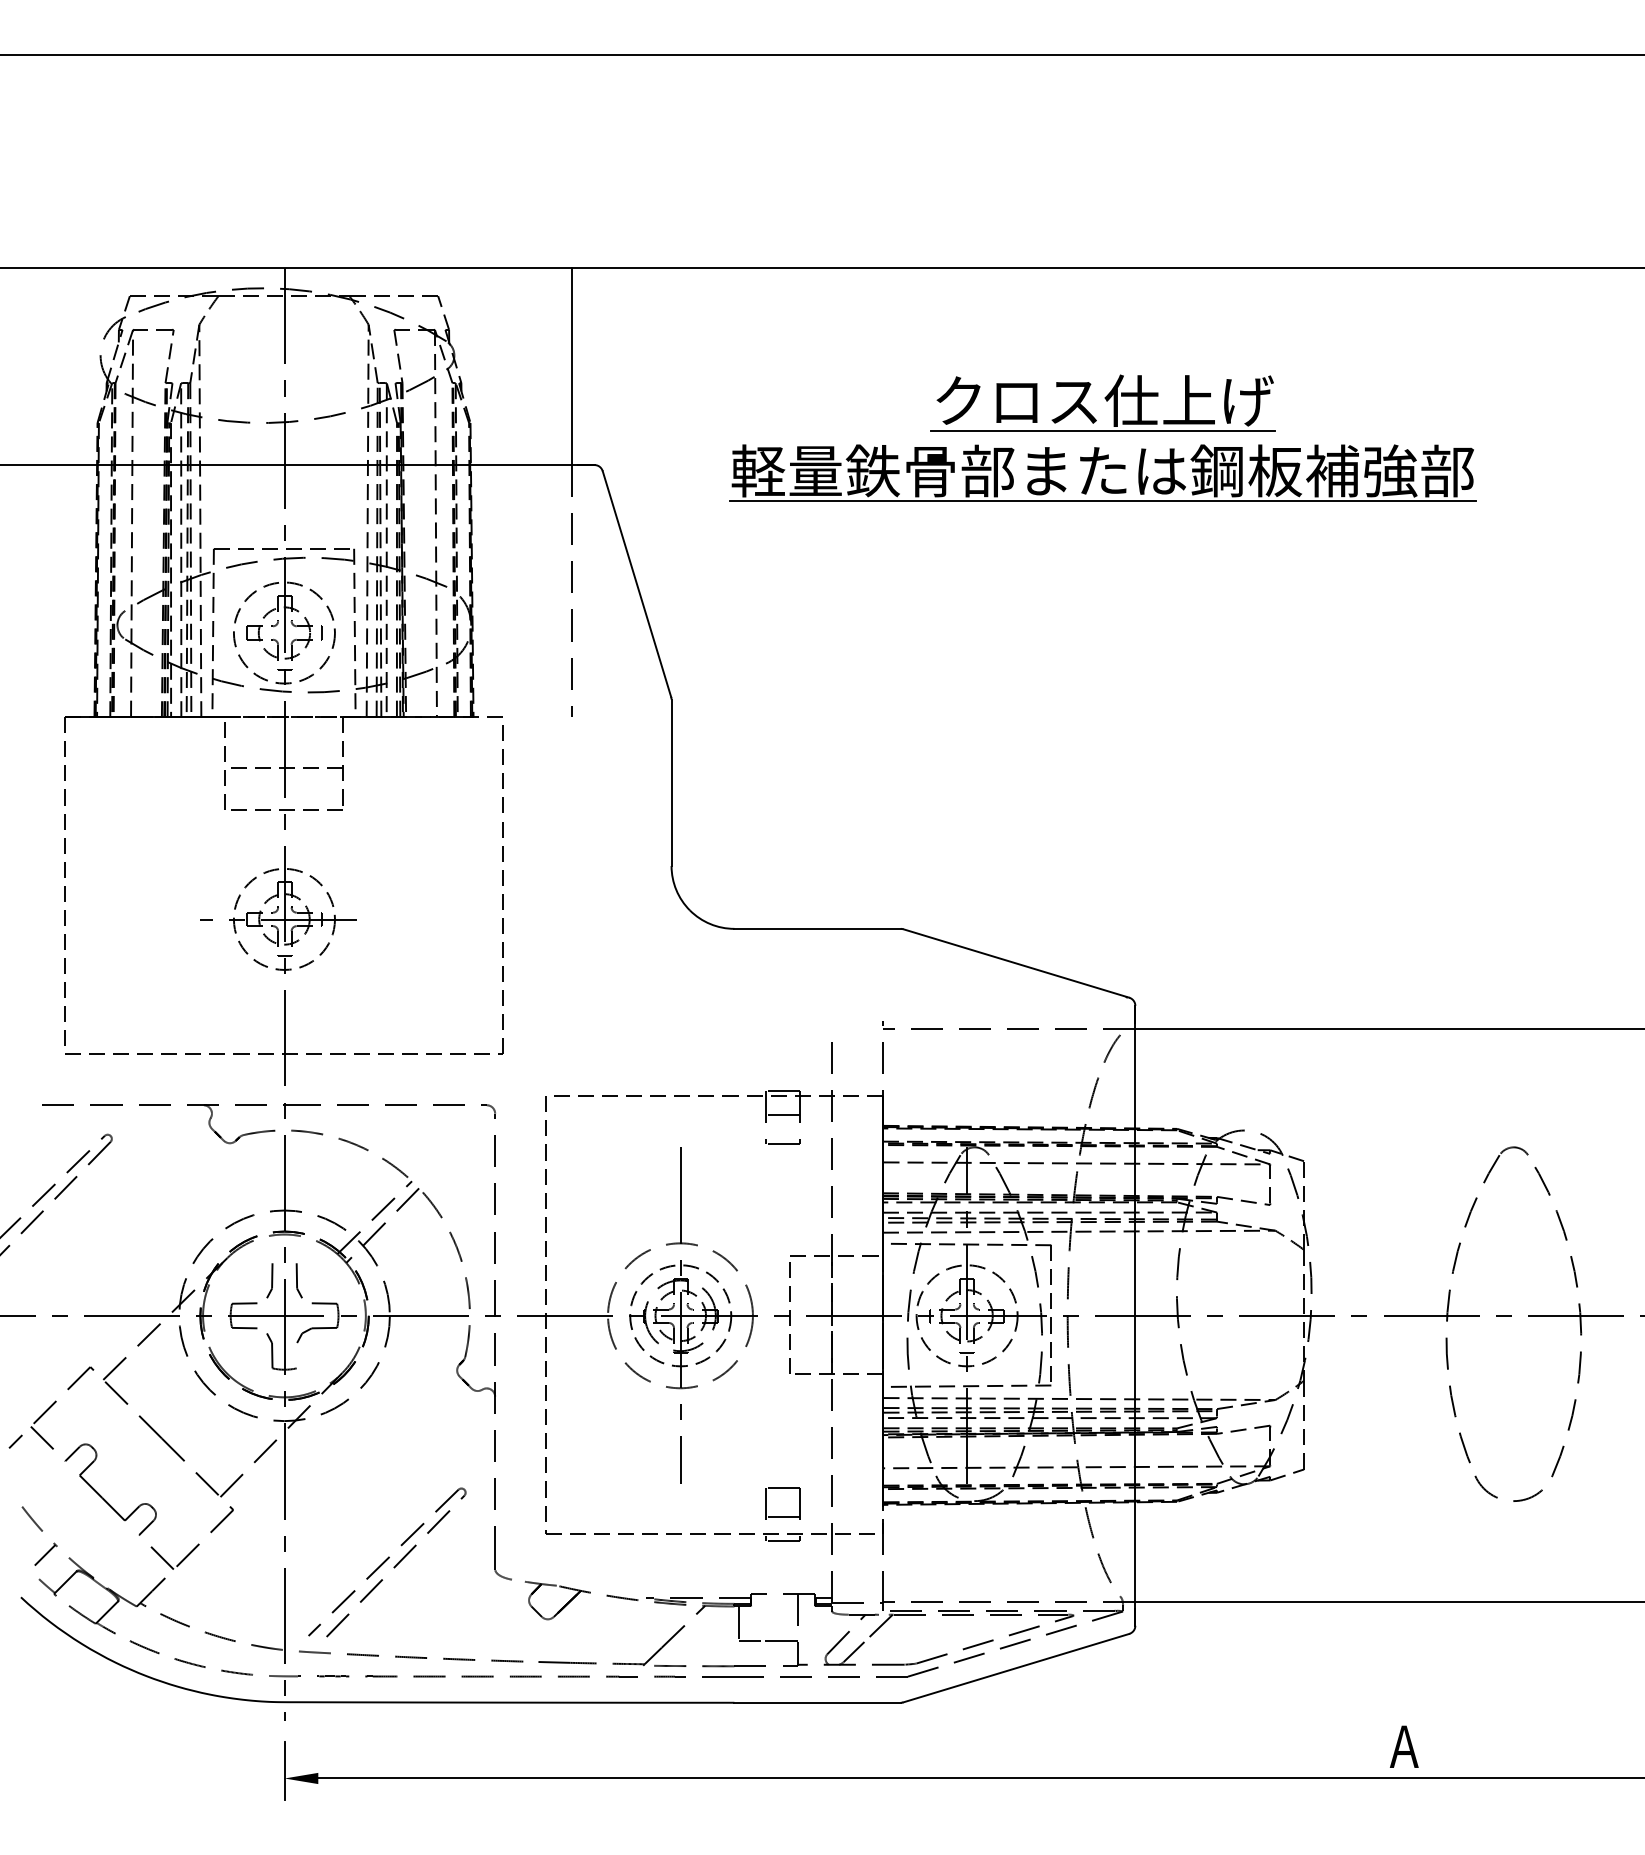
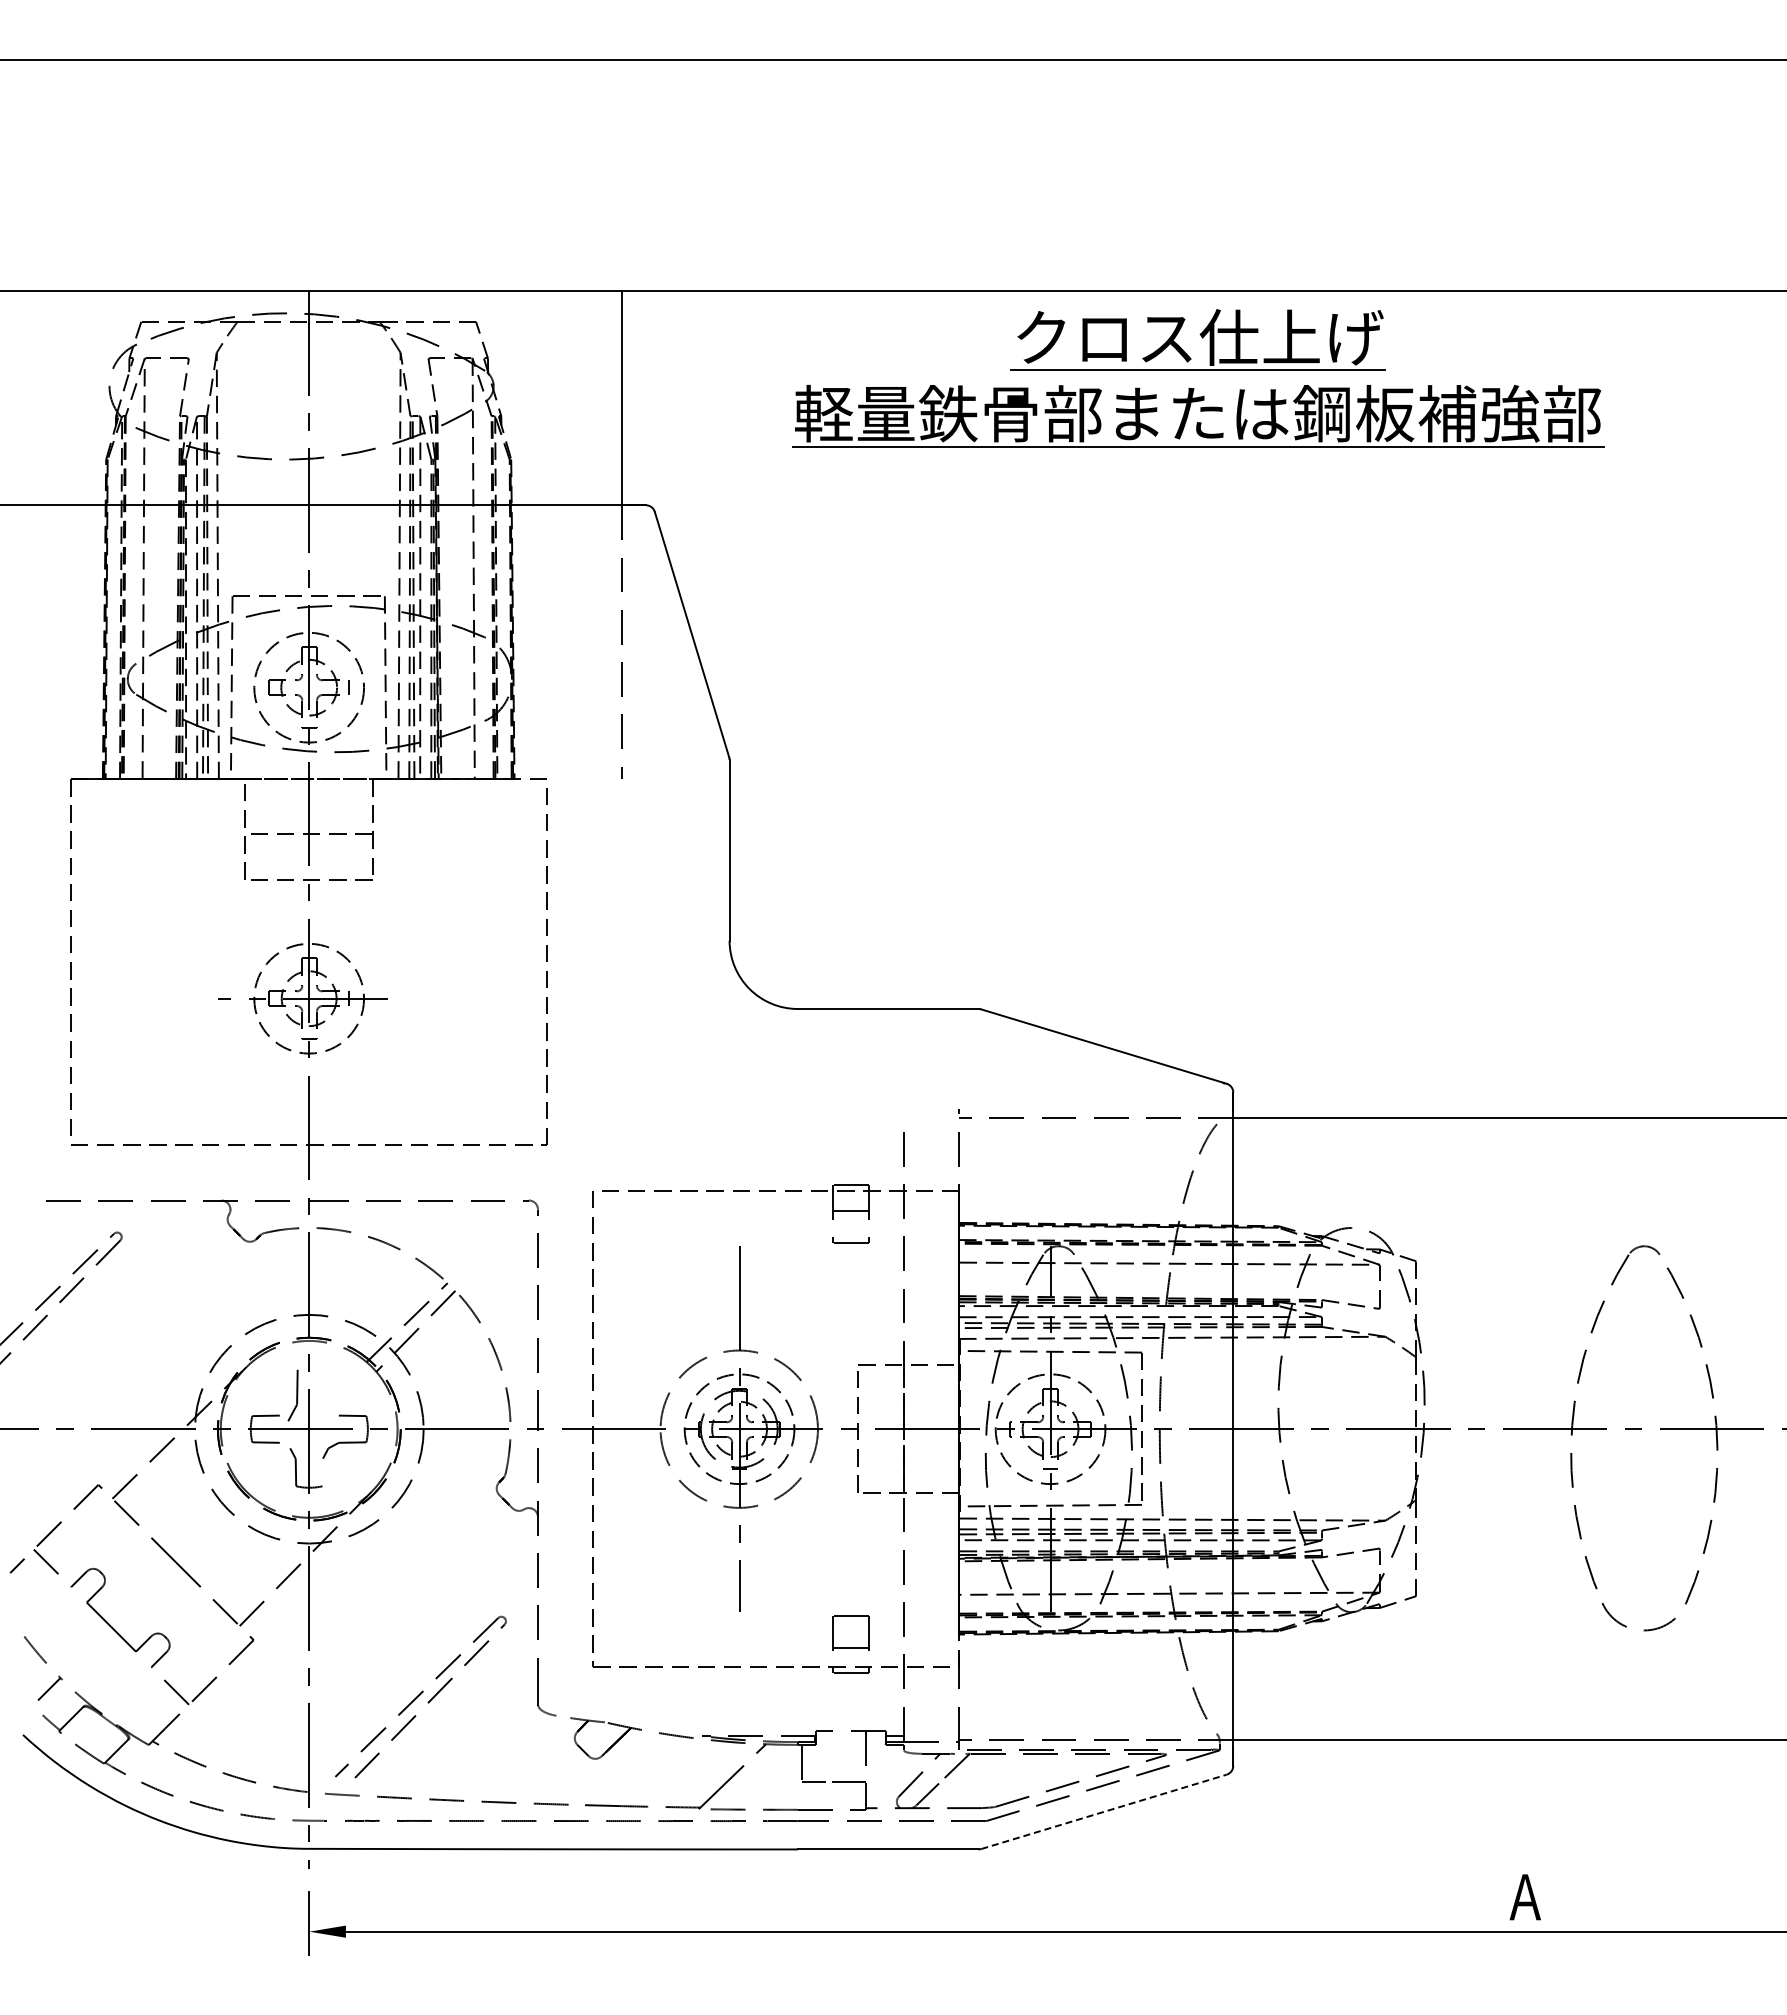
part: (1103, 431) -> (1198, 370), moved
part: (270, 1281) -> (293, 1391), size x1.6
part: (299, 1281) -> (325, 1391), removed
line: (1016, 1667) -> (1104, 1811), solid -> dashed

